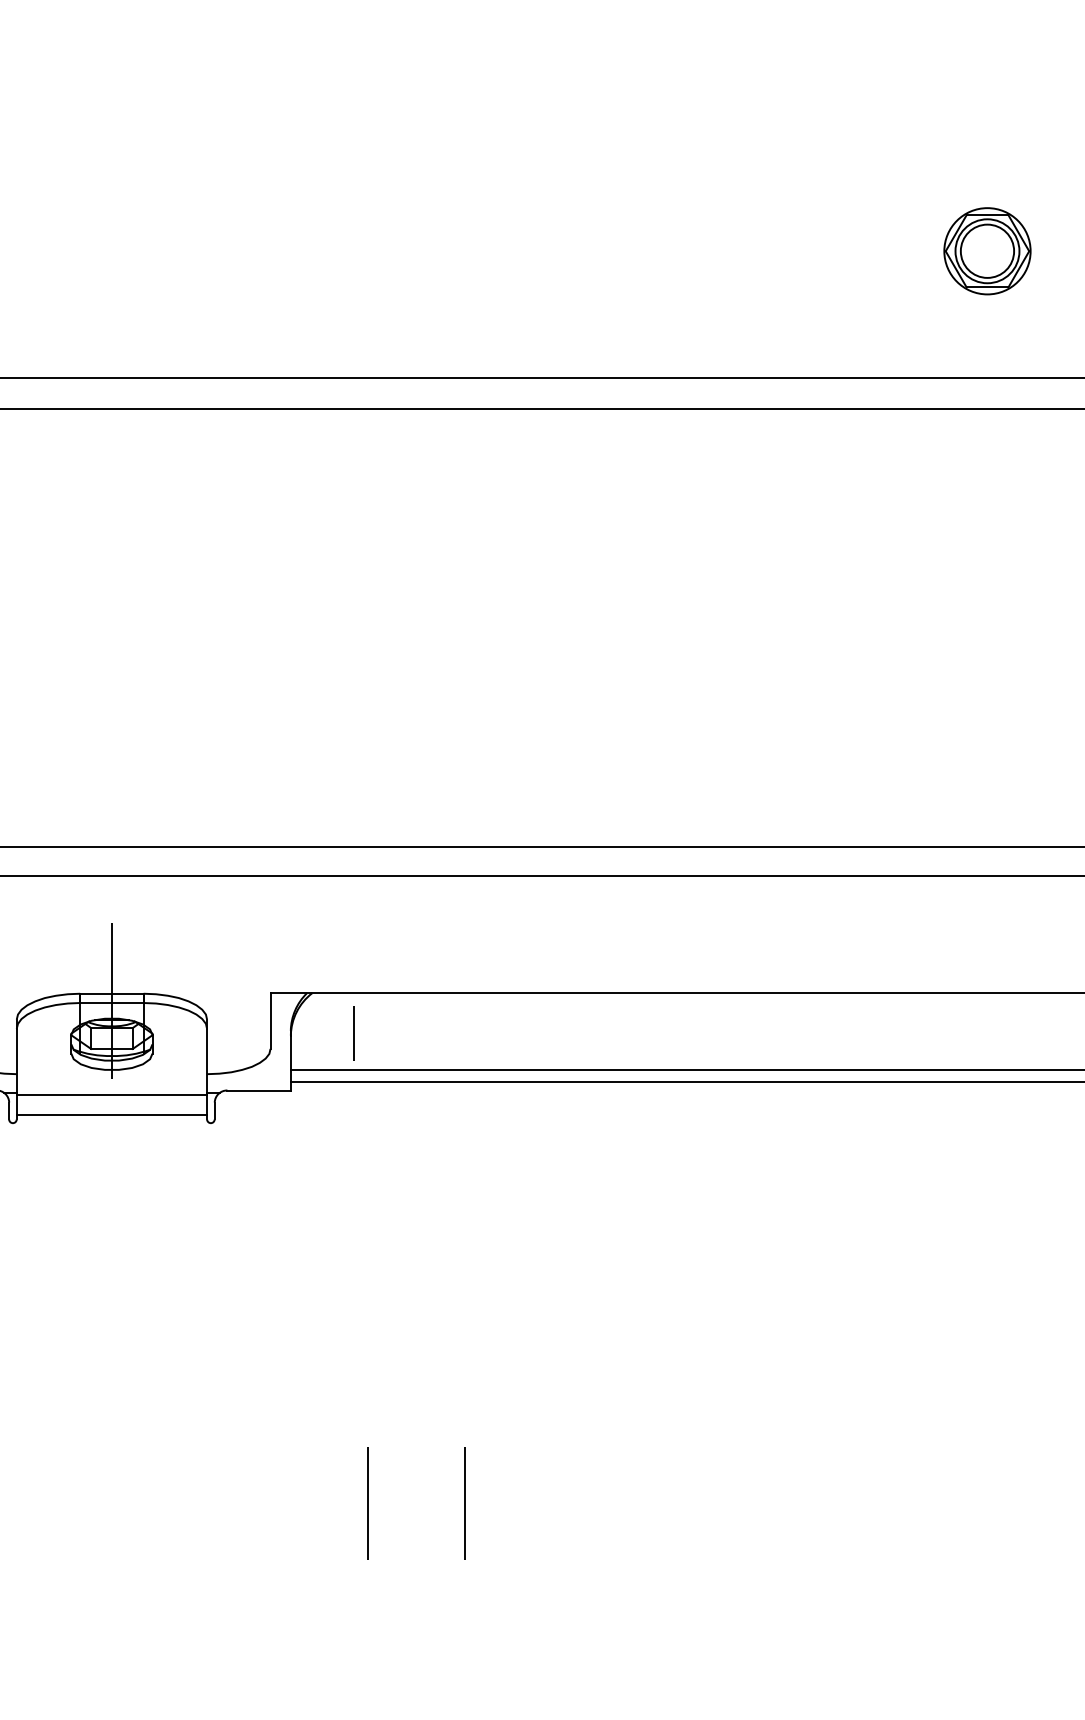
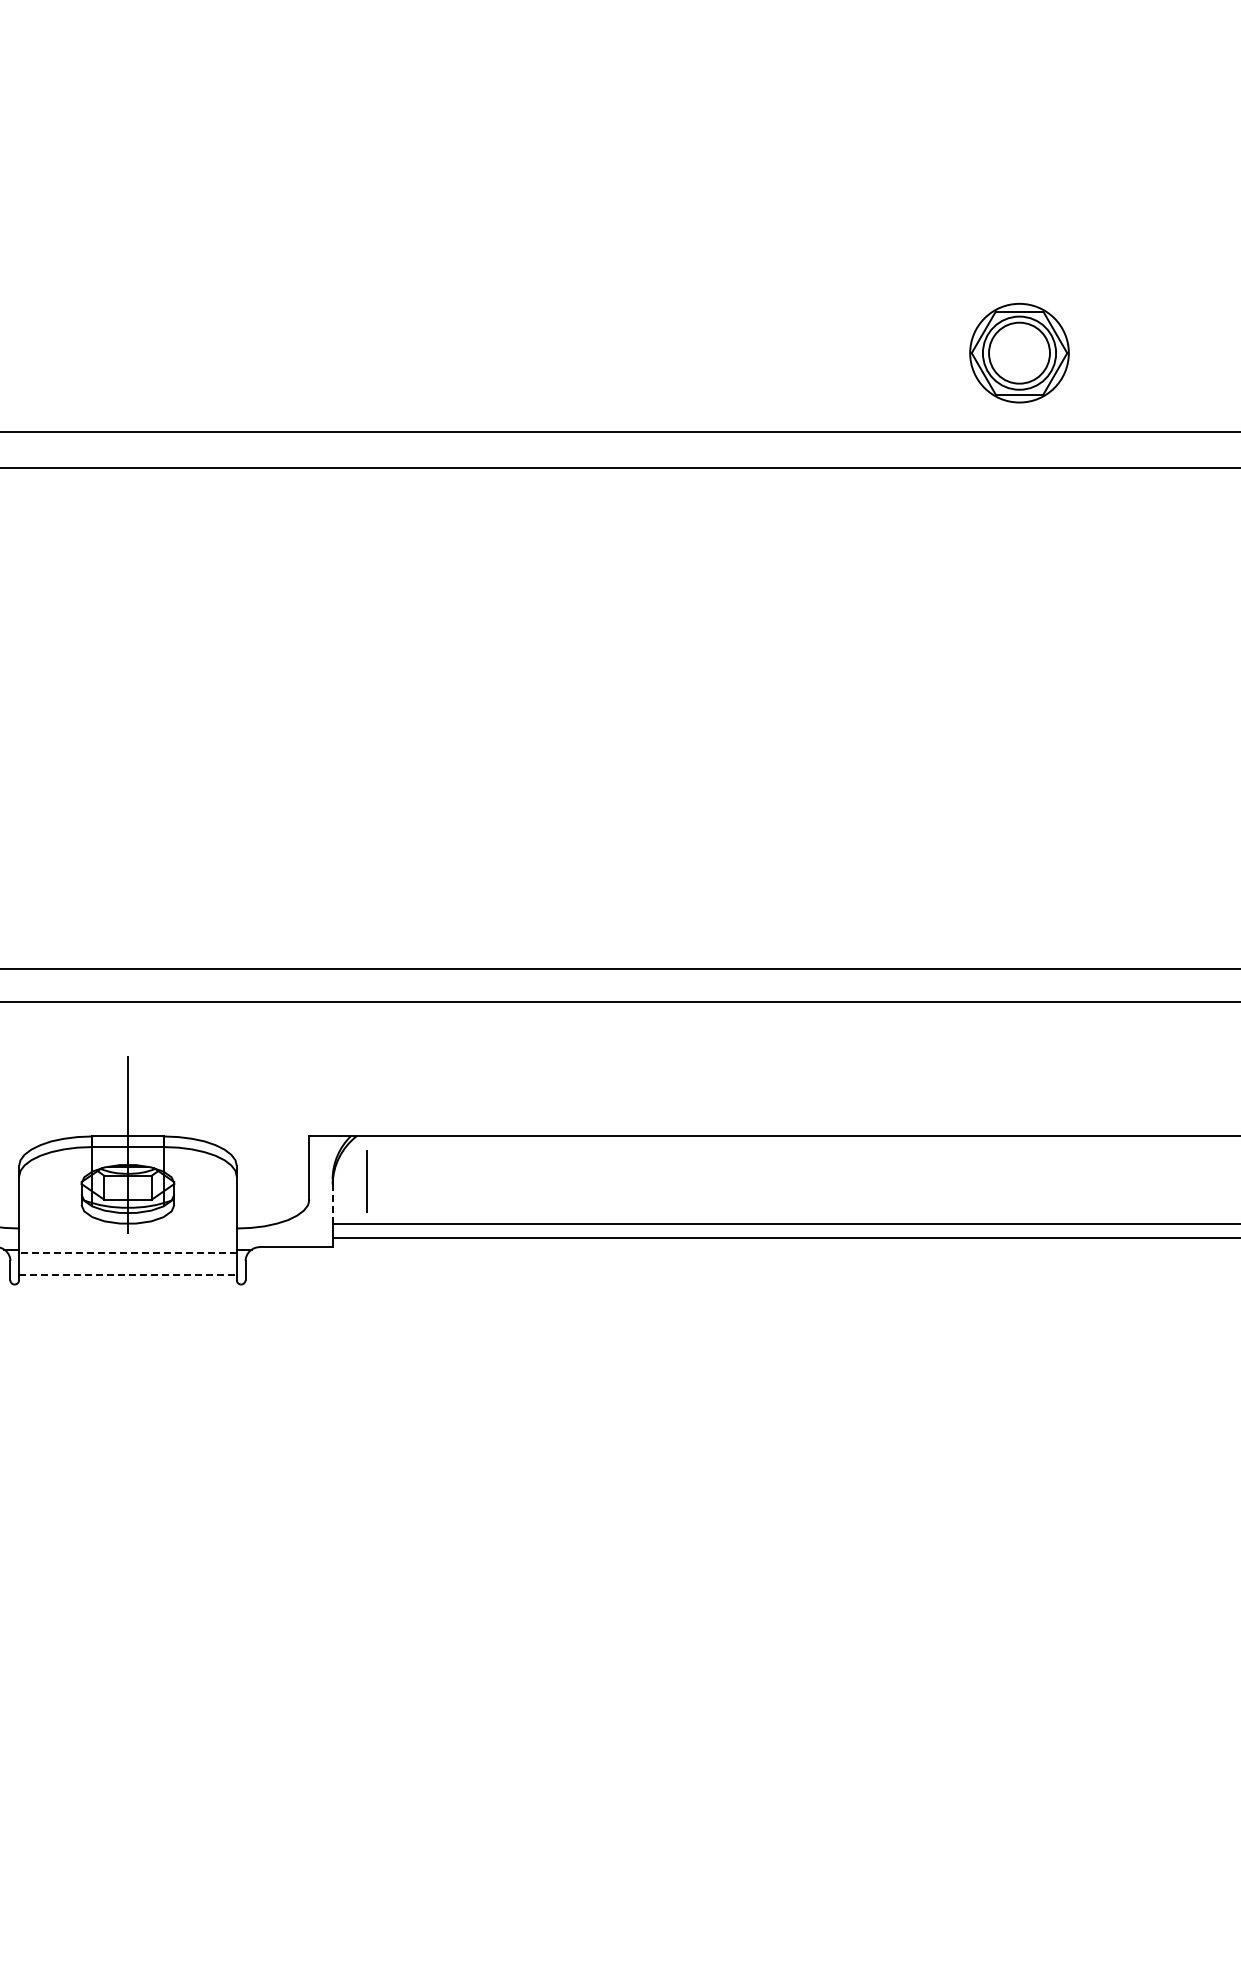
part: (987, 250) -> (1019, 352), moved
line: (353, 1033) -> (366, 1181), moved
line: (290, 1053) -> (332, 1204), solid -> dashed
line: (111, 1095) -> (127, 1252), solid -> dashed
line: (111, 1114) -> (127, 1274), solid -> dashed
line: (368, 1503) -> (421, 1719), removed
line: (464, 1503) -> (531, 1719), removed

